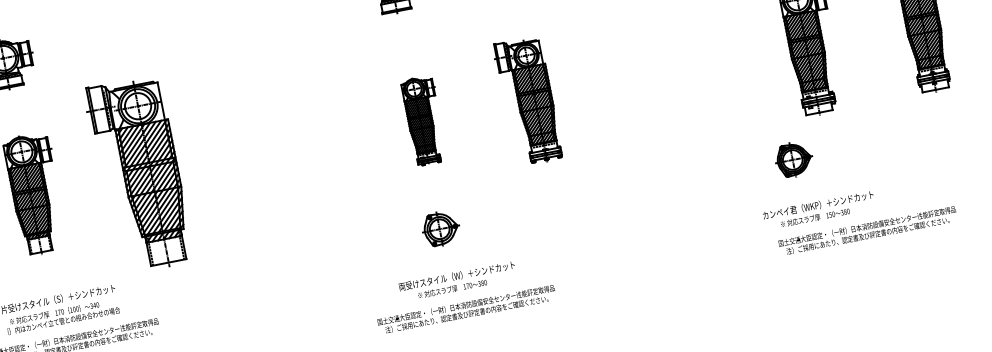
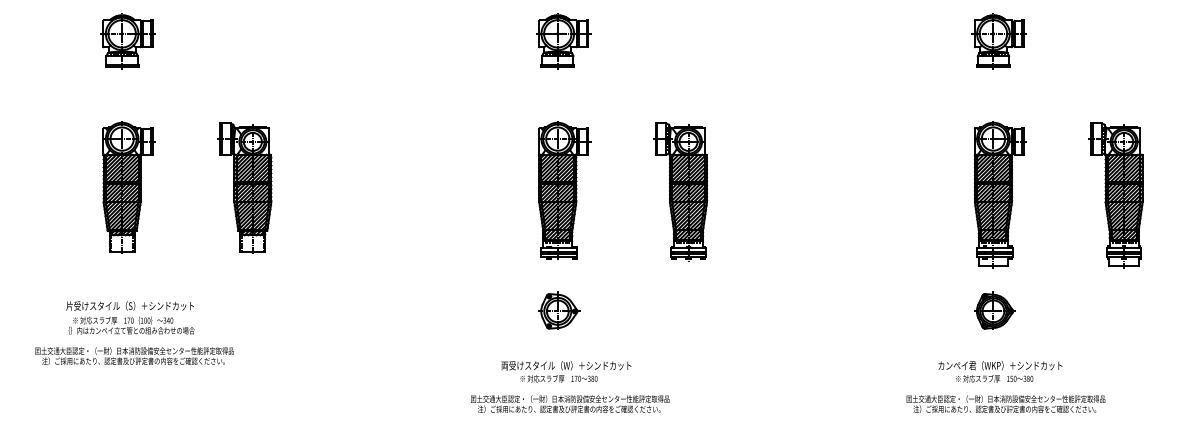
part: (424, 120) -> (564, 190), size x1.43
part: (793, 159) -> (994, 310), moved
part: (139, 173) -> (244, 187), size x0.62
text: (819, 210) -> (1000, 371), moved
text: (867, 230) -> (1005, 403), moved

